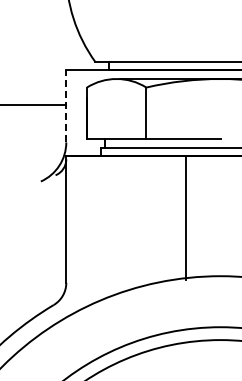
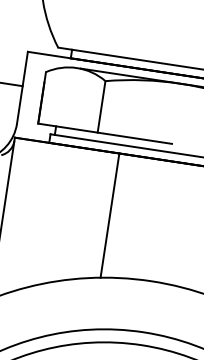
line: (66, 106) -> (22, 87), dashed -> solid
line: (185, 218) -> (109, 215), moved

